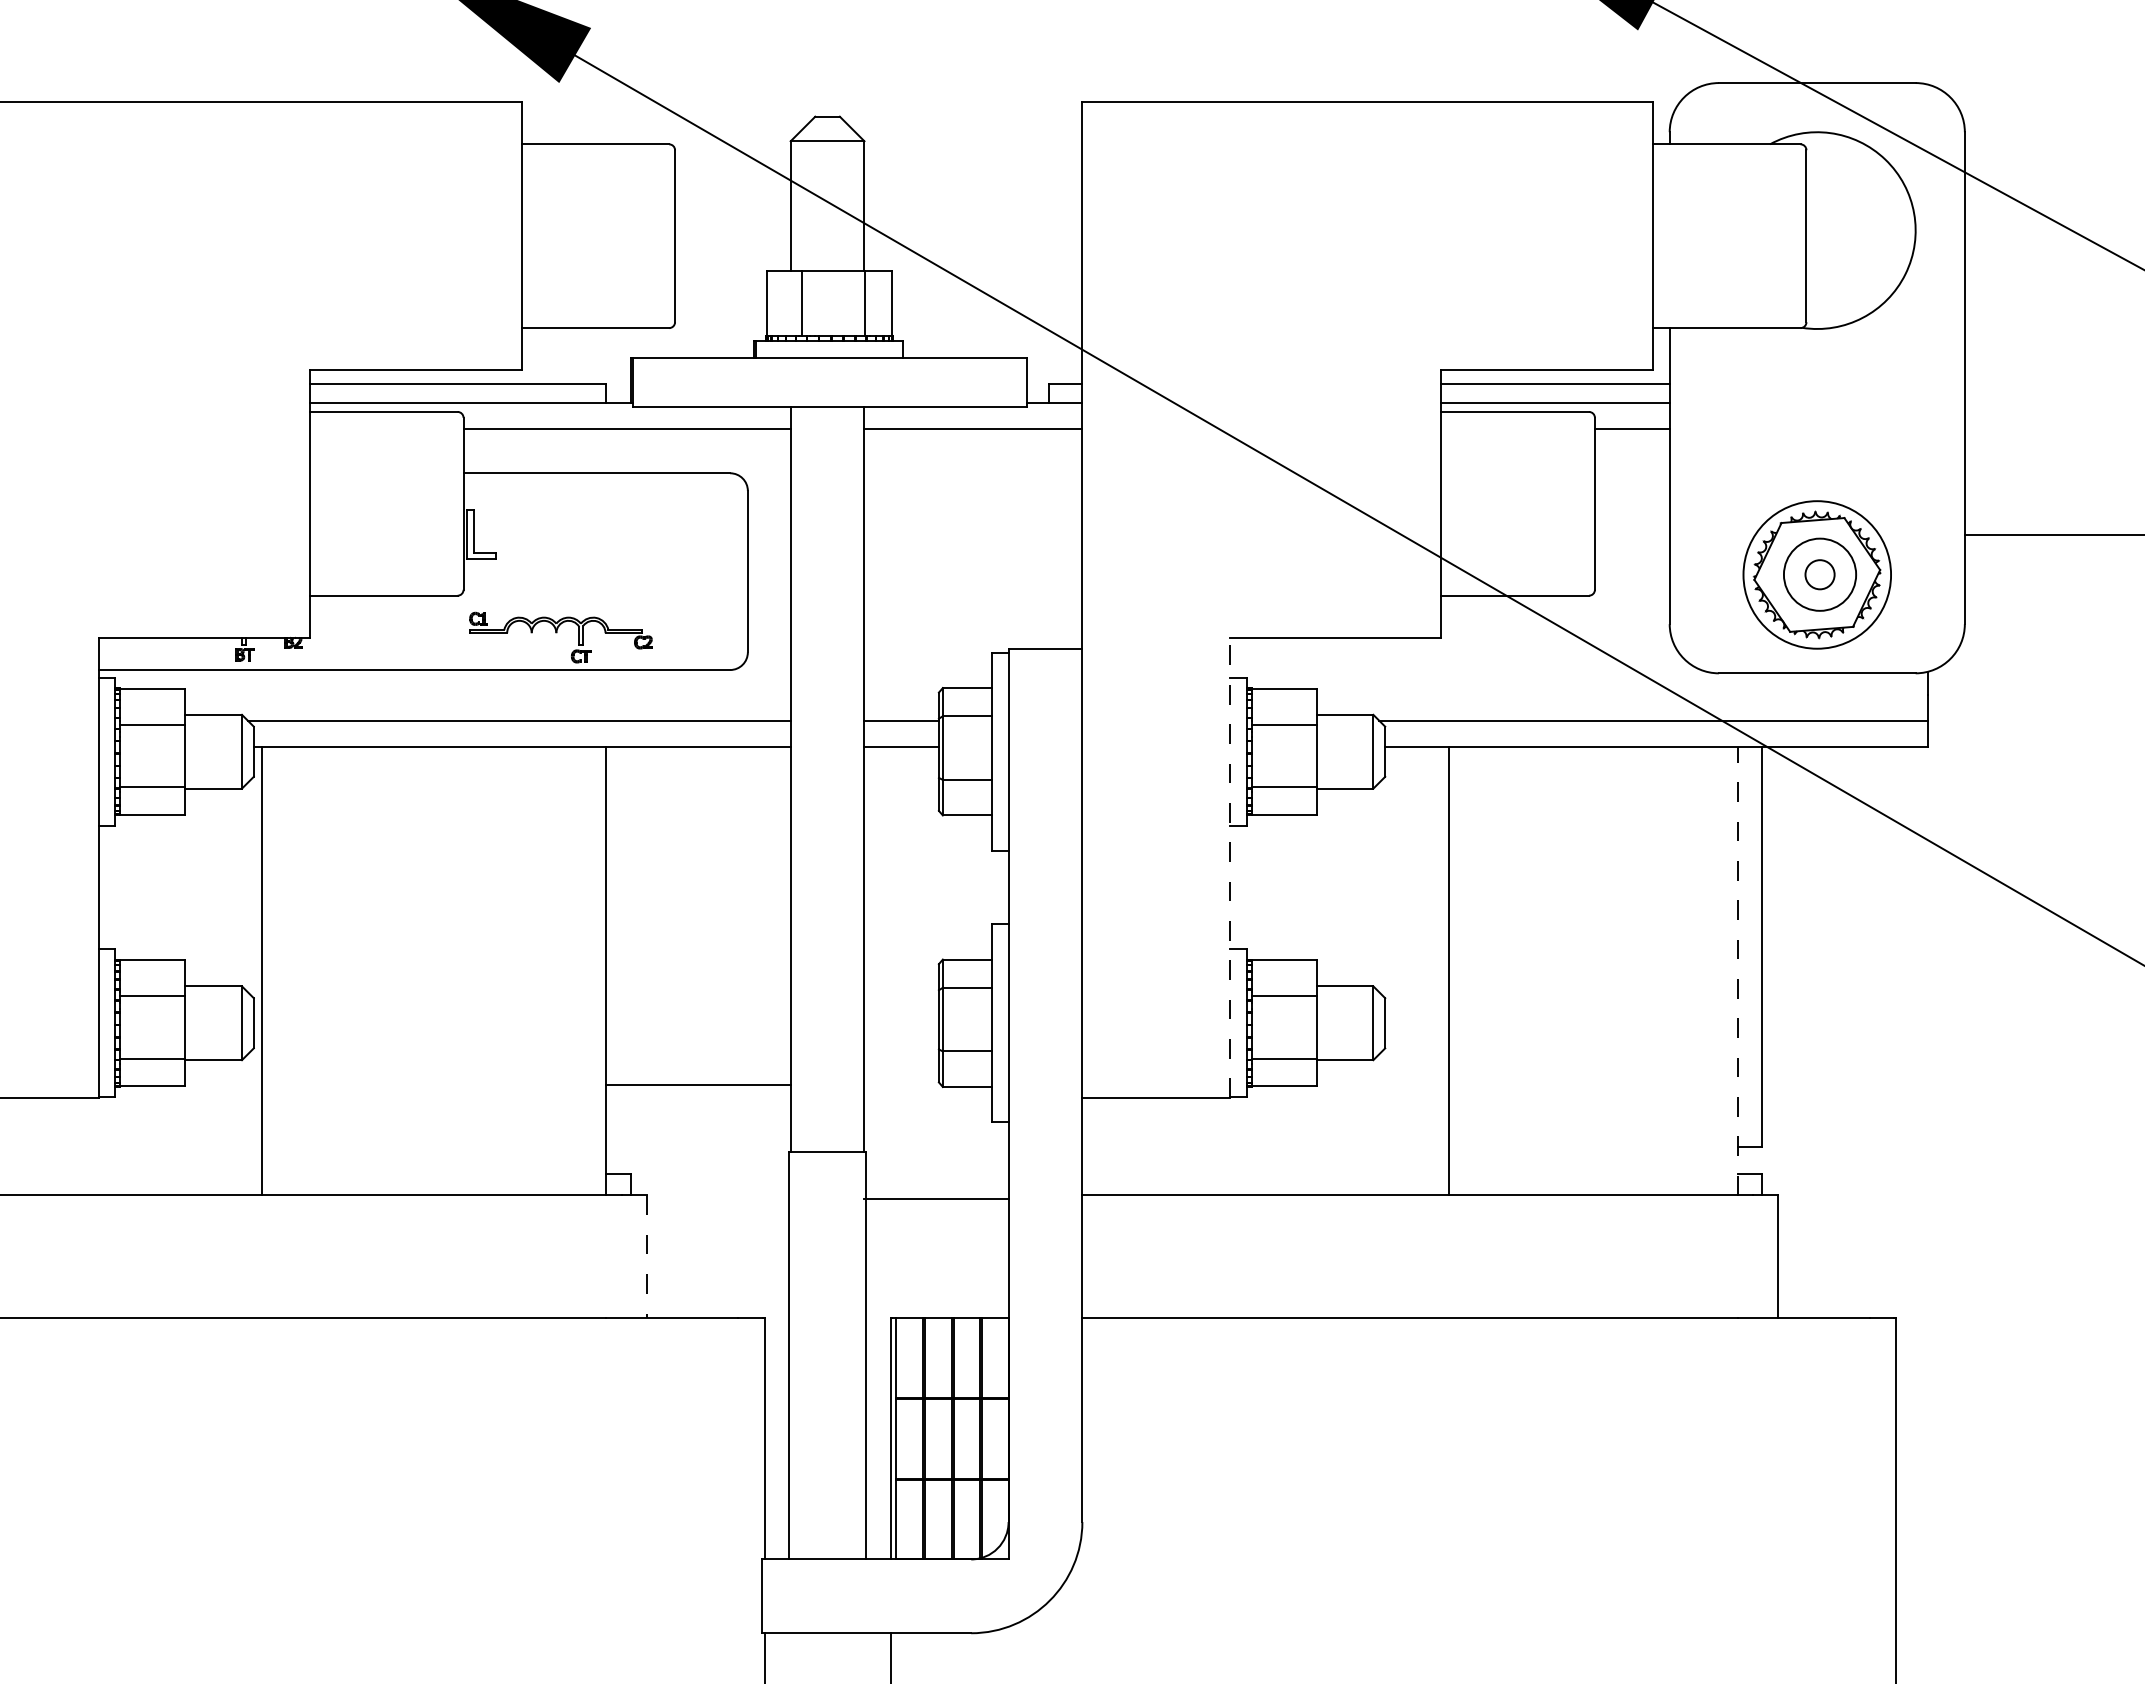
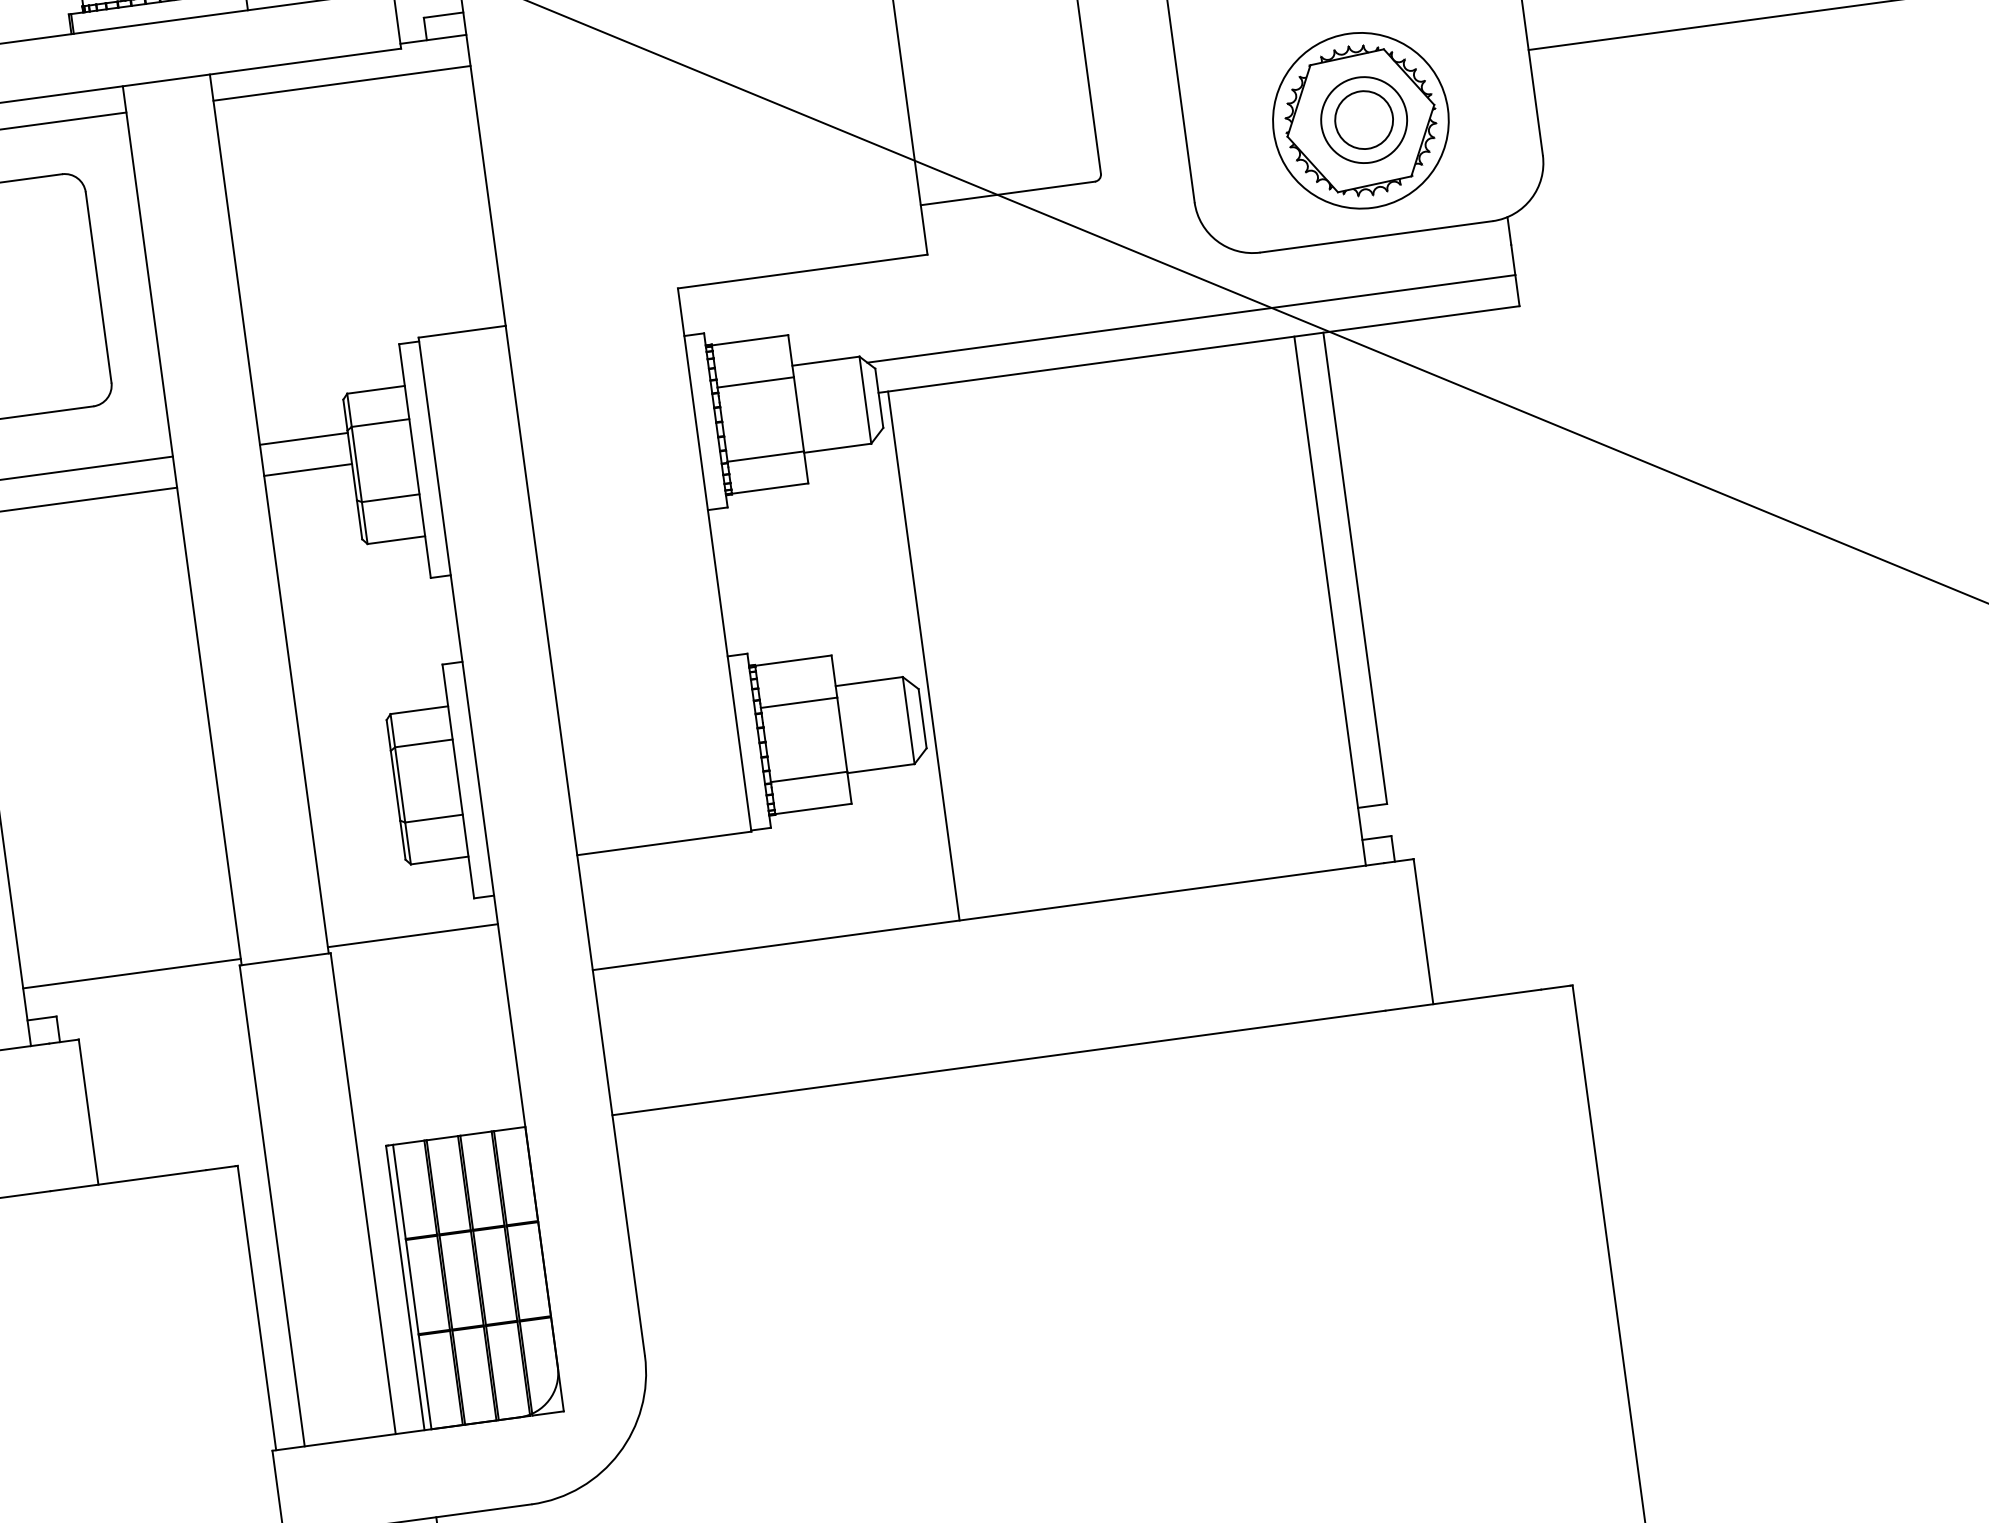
circle: (1819, 574) -> (1363, 119), size x1.67
line: (1229, 867) -> (714, 559), dashed -> solid
line: (1737, 970) -> (1329, 600), dashed -> solid
line: (1449, 971) -> (924, 656), moved
line: (698, 1084) -> (132, 973), moved
line: (936, 1198) -> (412, 935), moved
line: (646, 1257) -> (88, 1112), dashed -> solid

